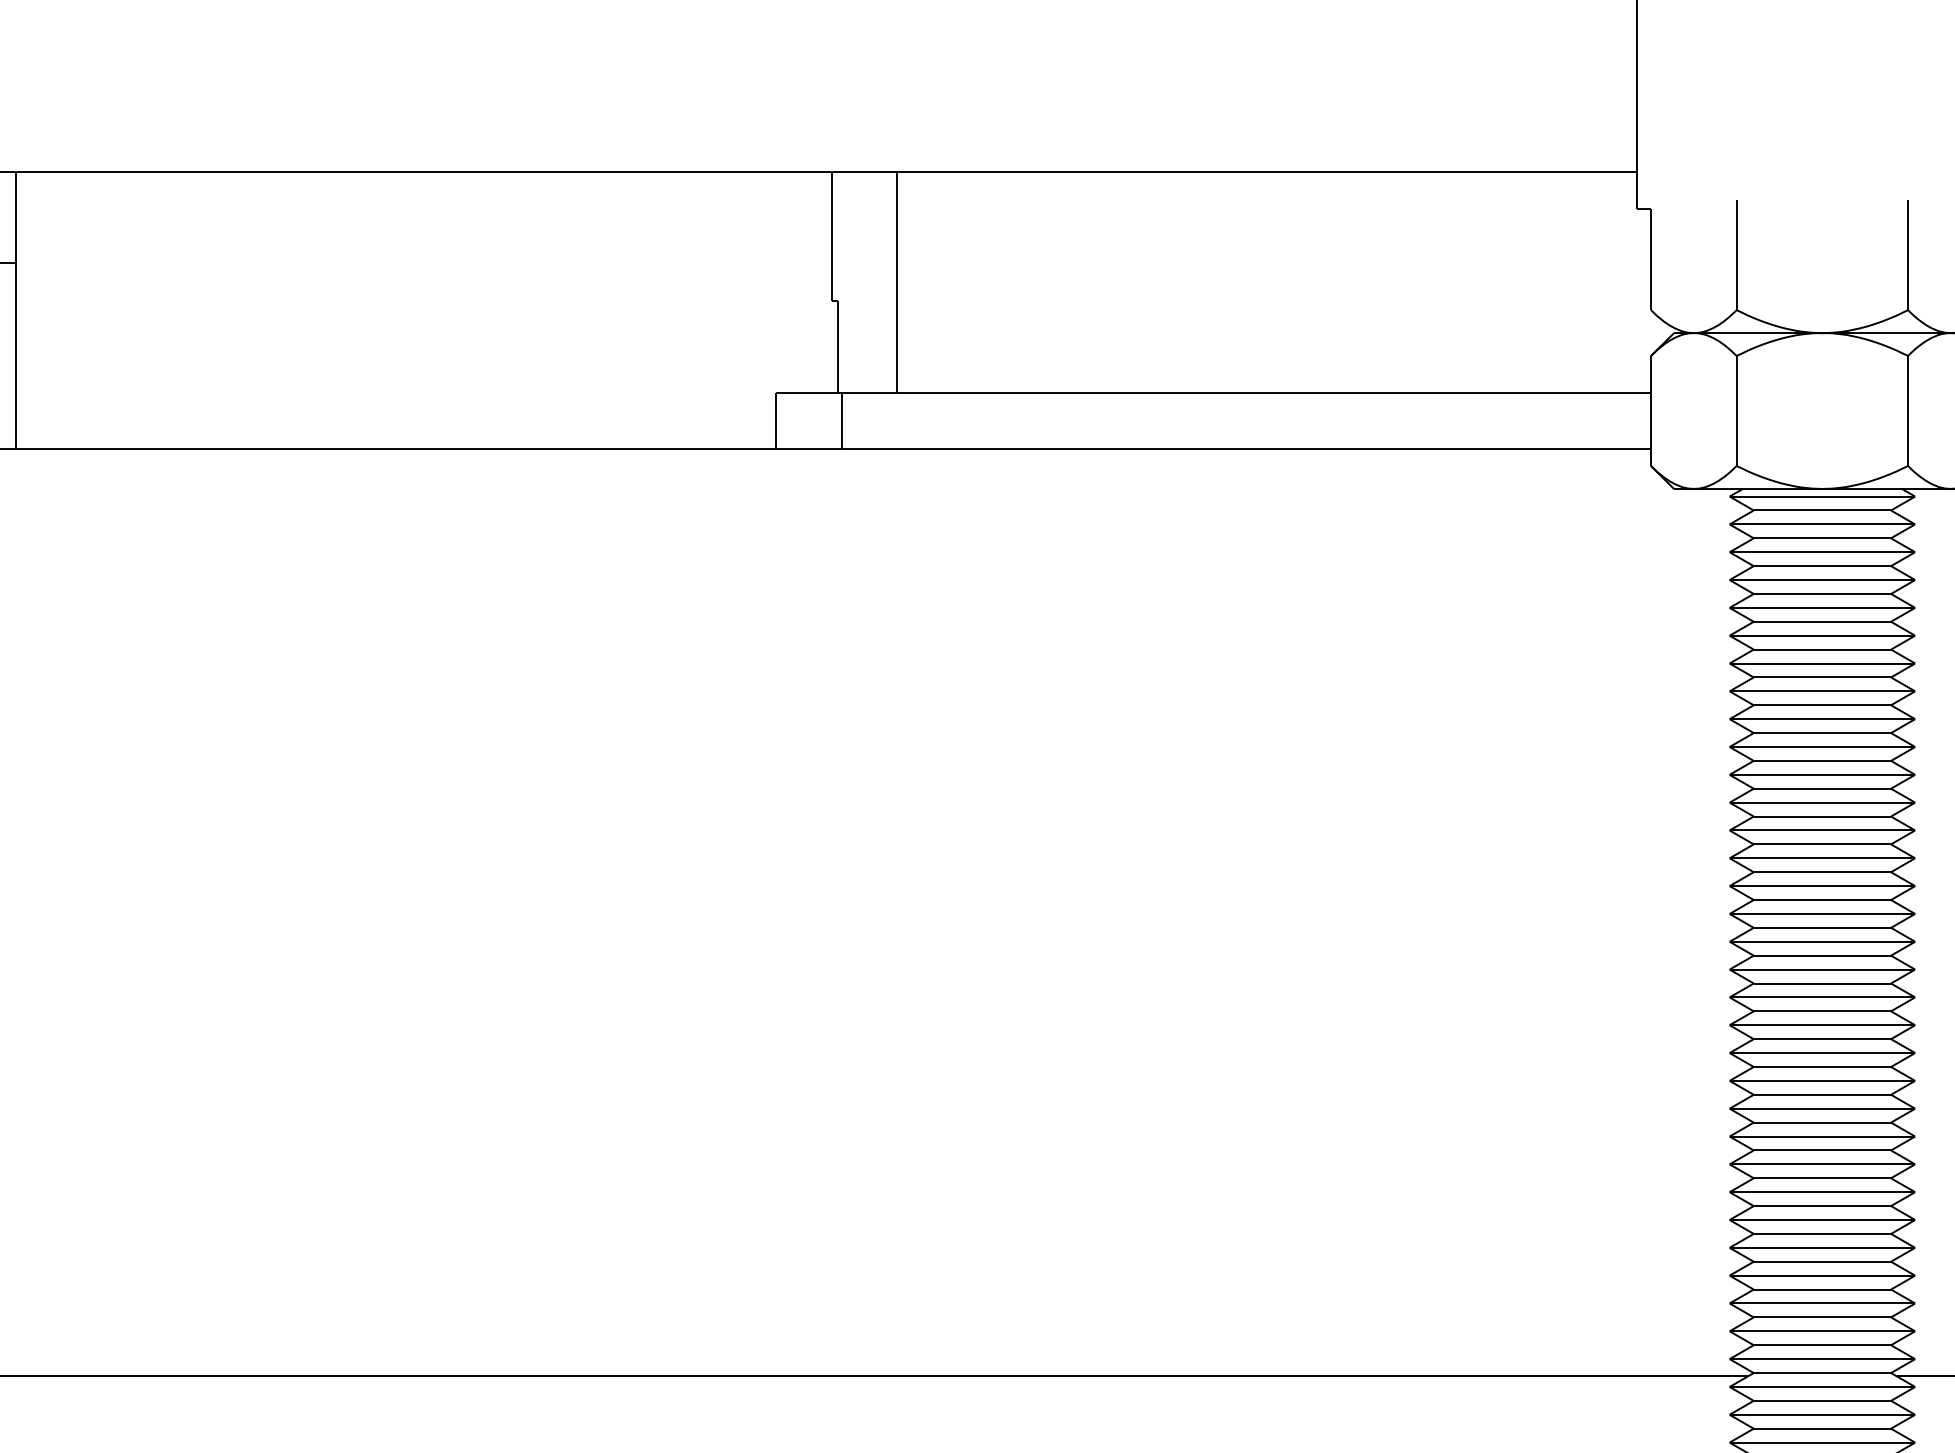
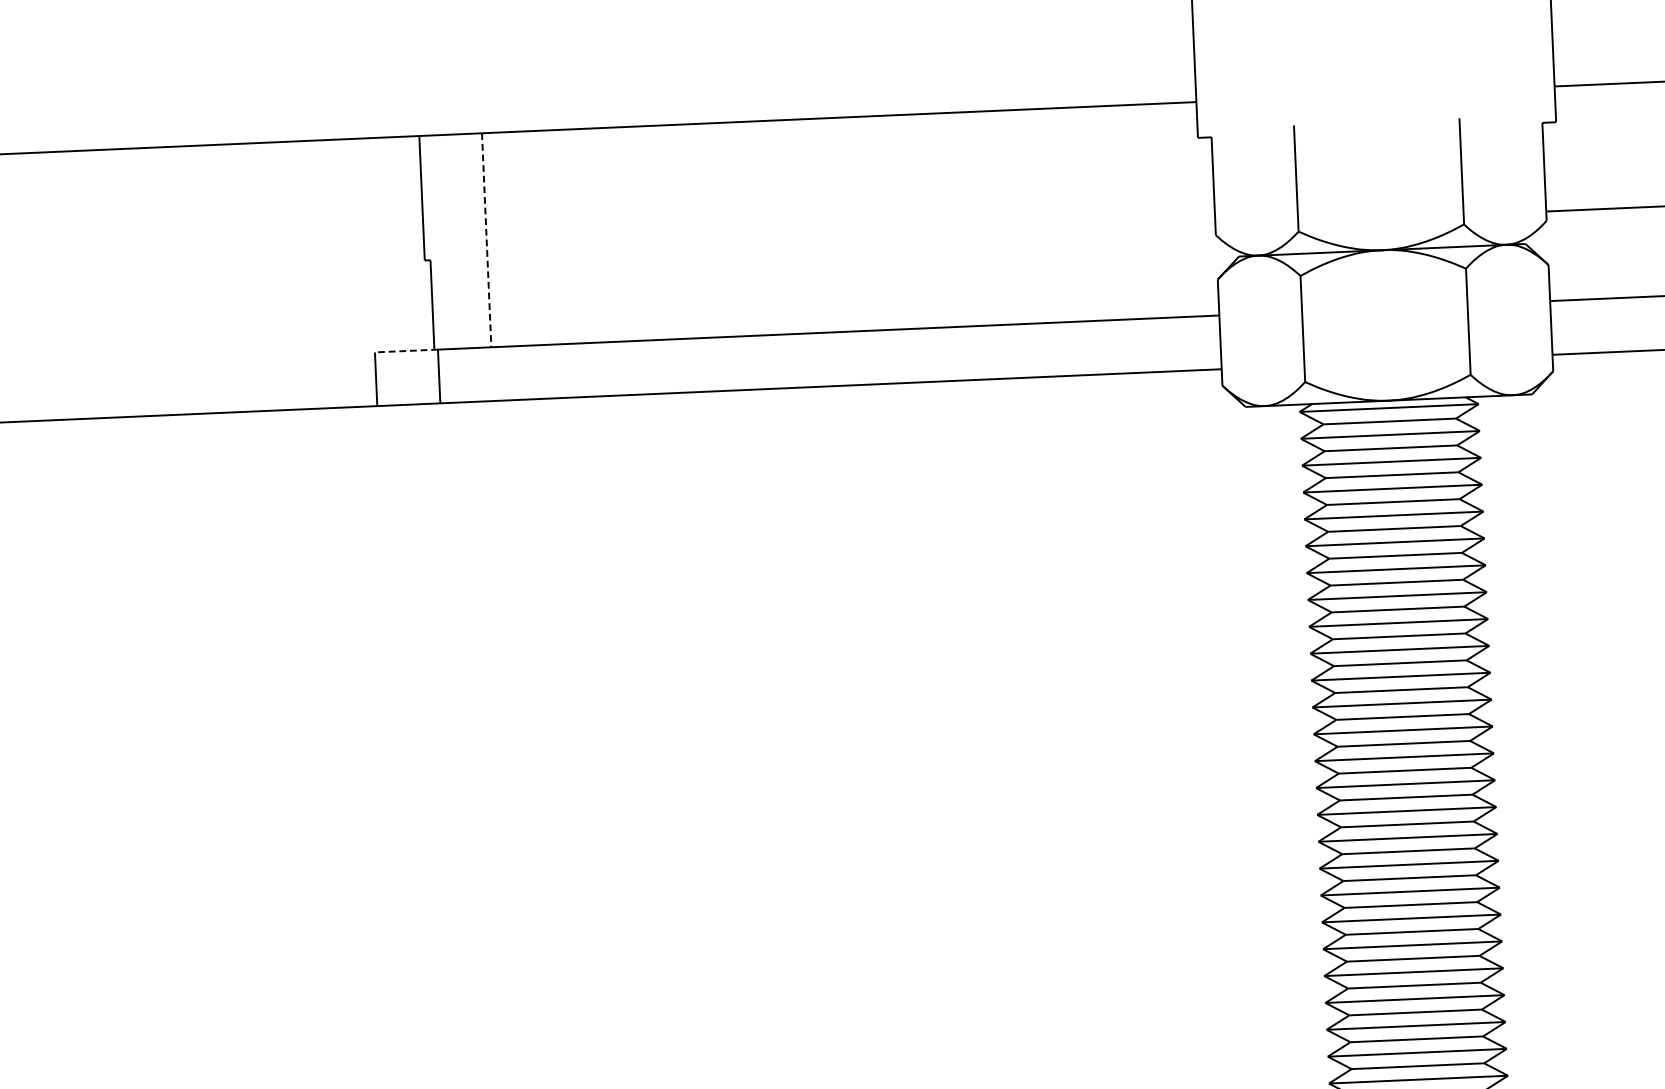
line: (896, 282) -> (486, 240), solid -> dashed
line: (809, 393) -> (406, 351), solid -> dashed

